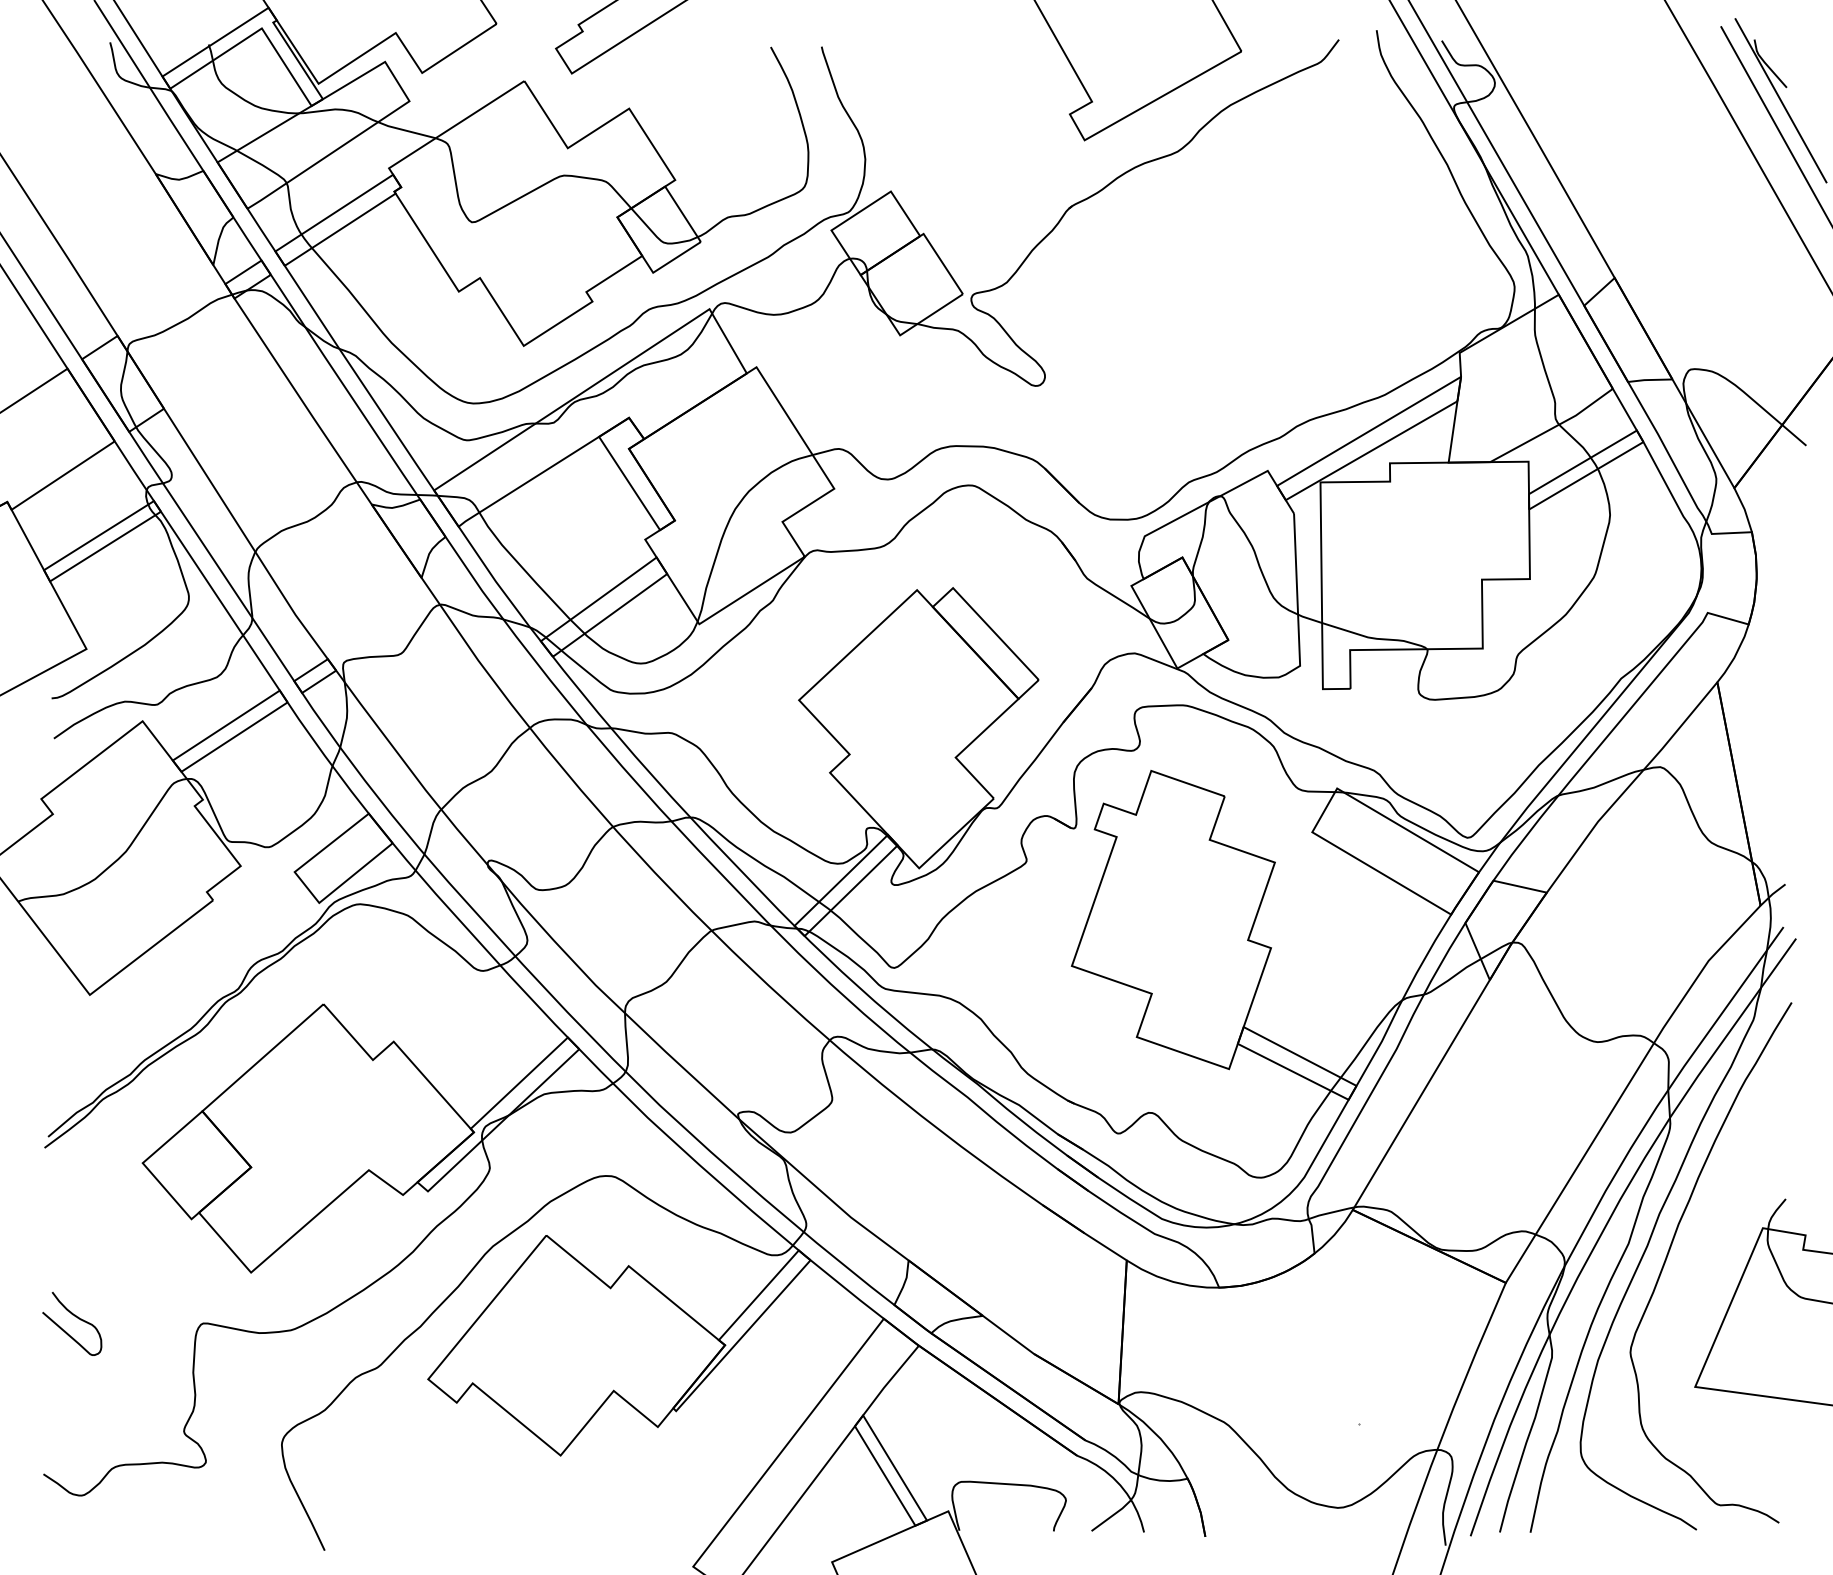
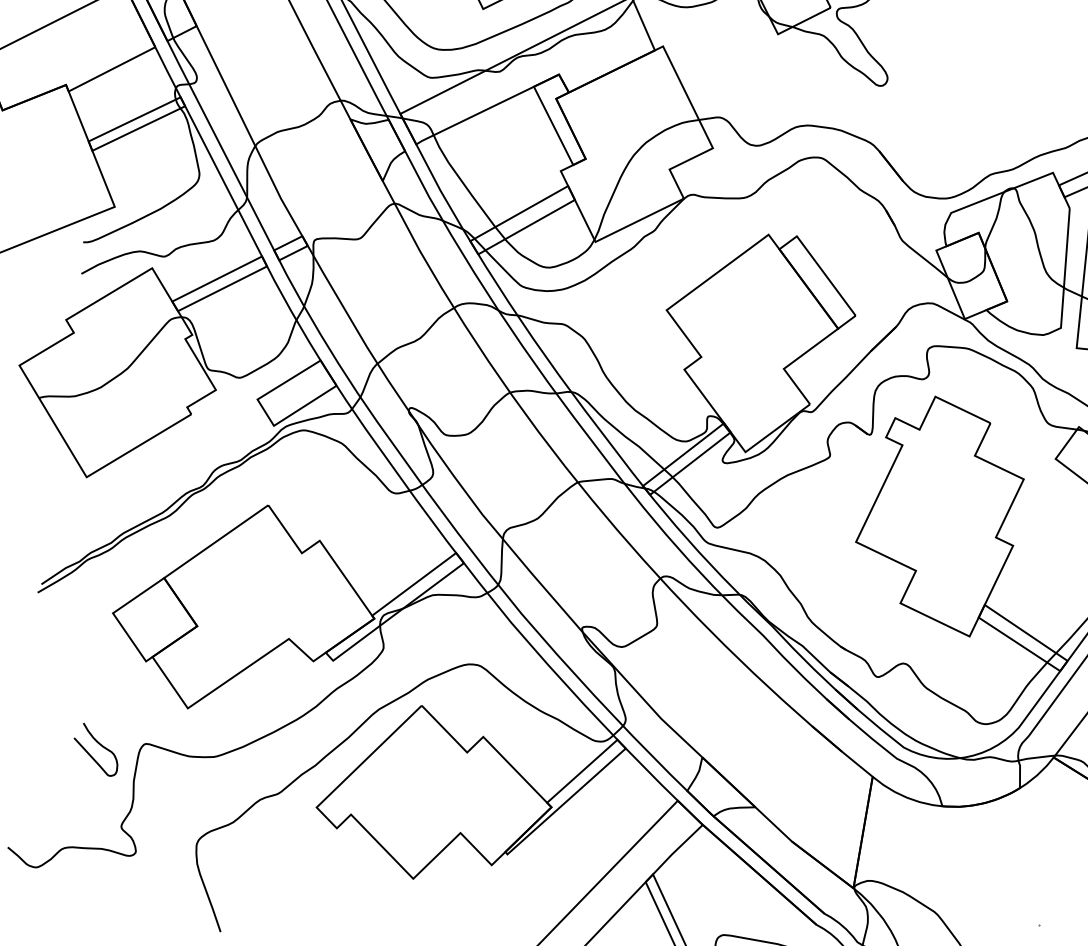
curve: (75, 1317) -> (99, 744), moved

